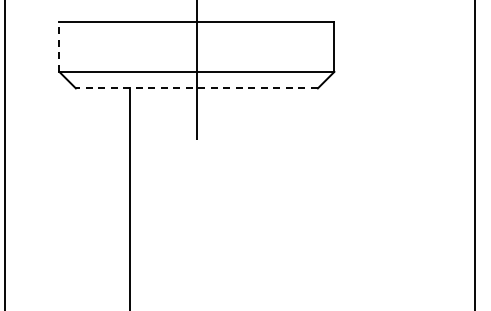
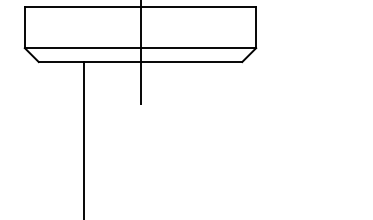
line: (59, 47) -> (24, 27), dashed -> solid
line: (196, 88) -> (140, 62), dashed -> solid

